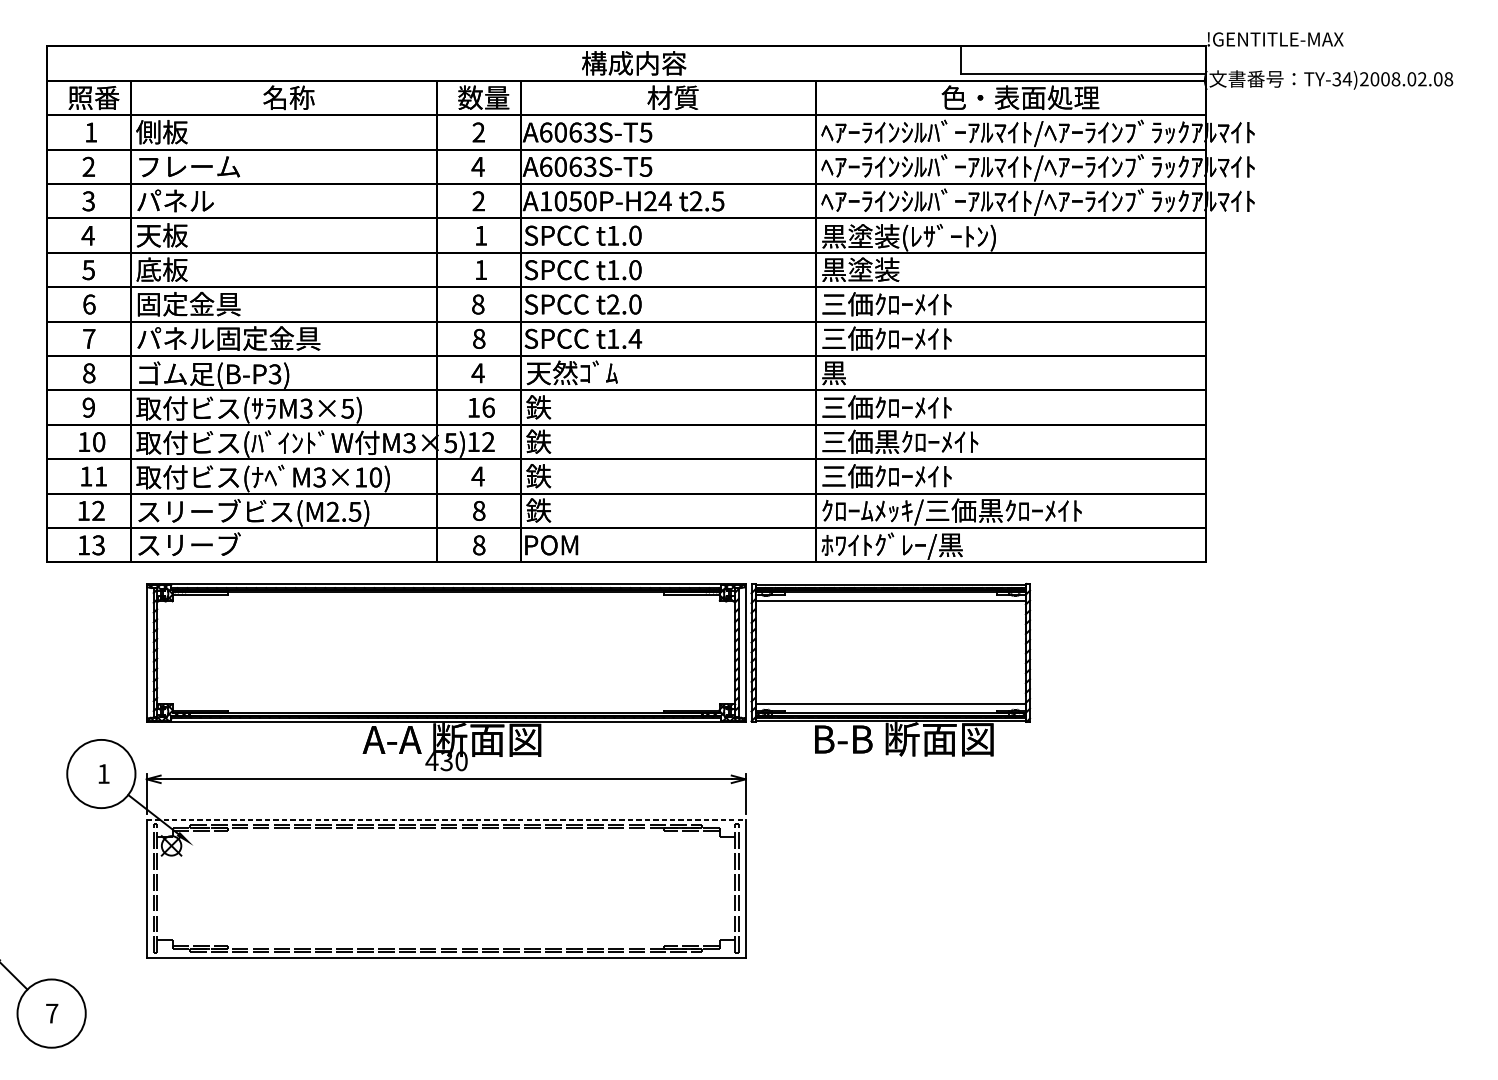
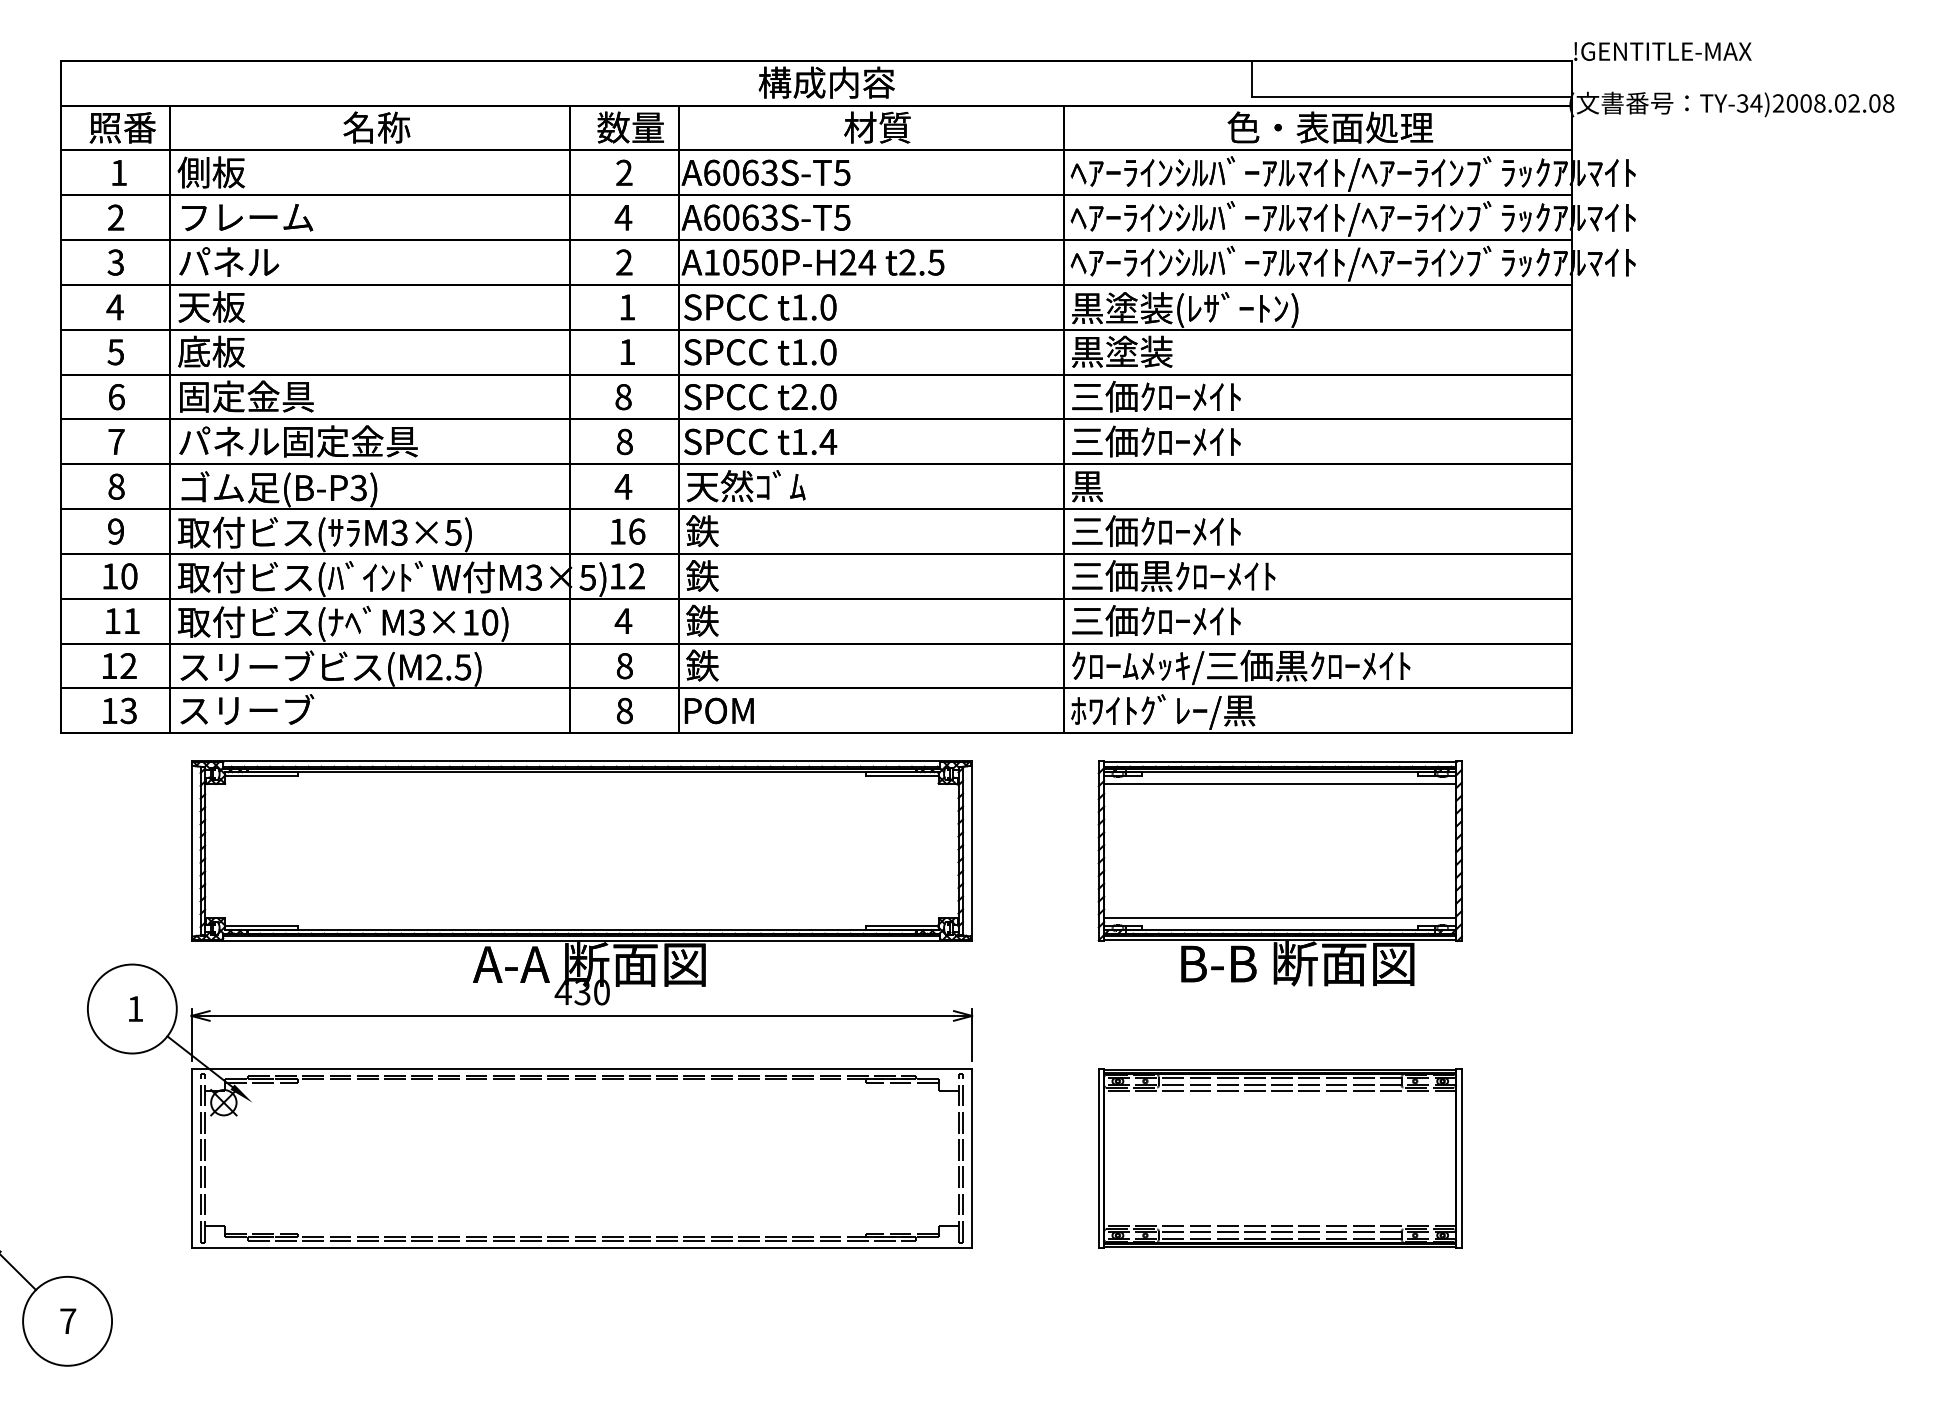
part: (890, 670) -> (1279, 873), moved
line: (446, 819) -> (582, 1068), dashed -> solid
part: (982, 888) -> (1280, 1158), added

